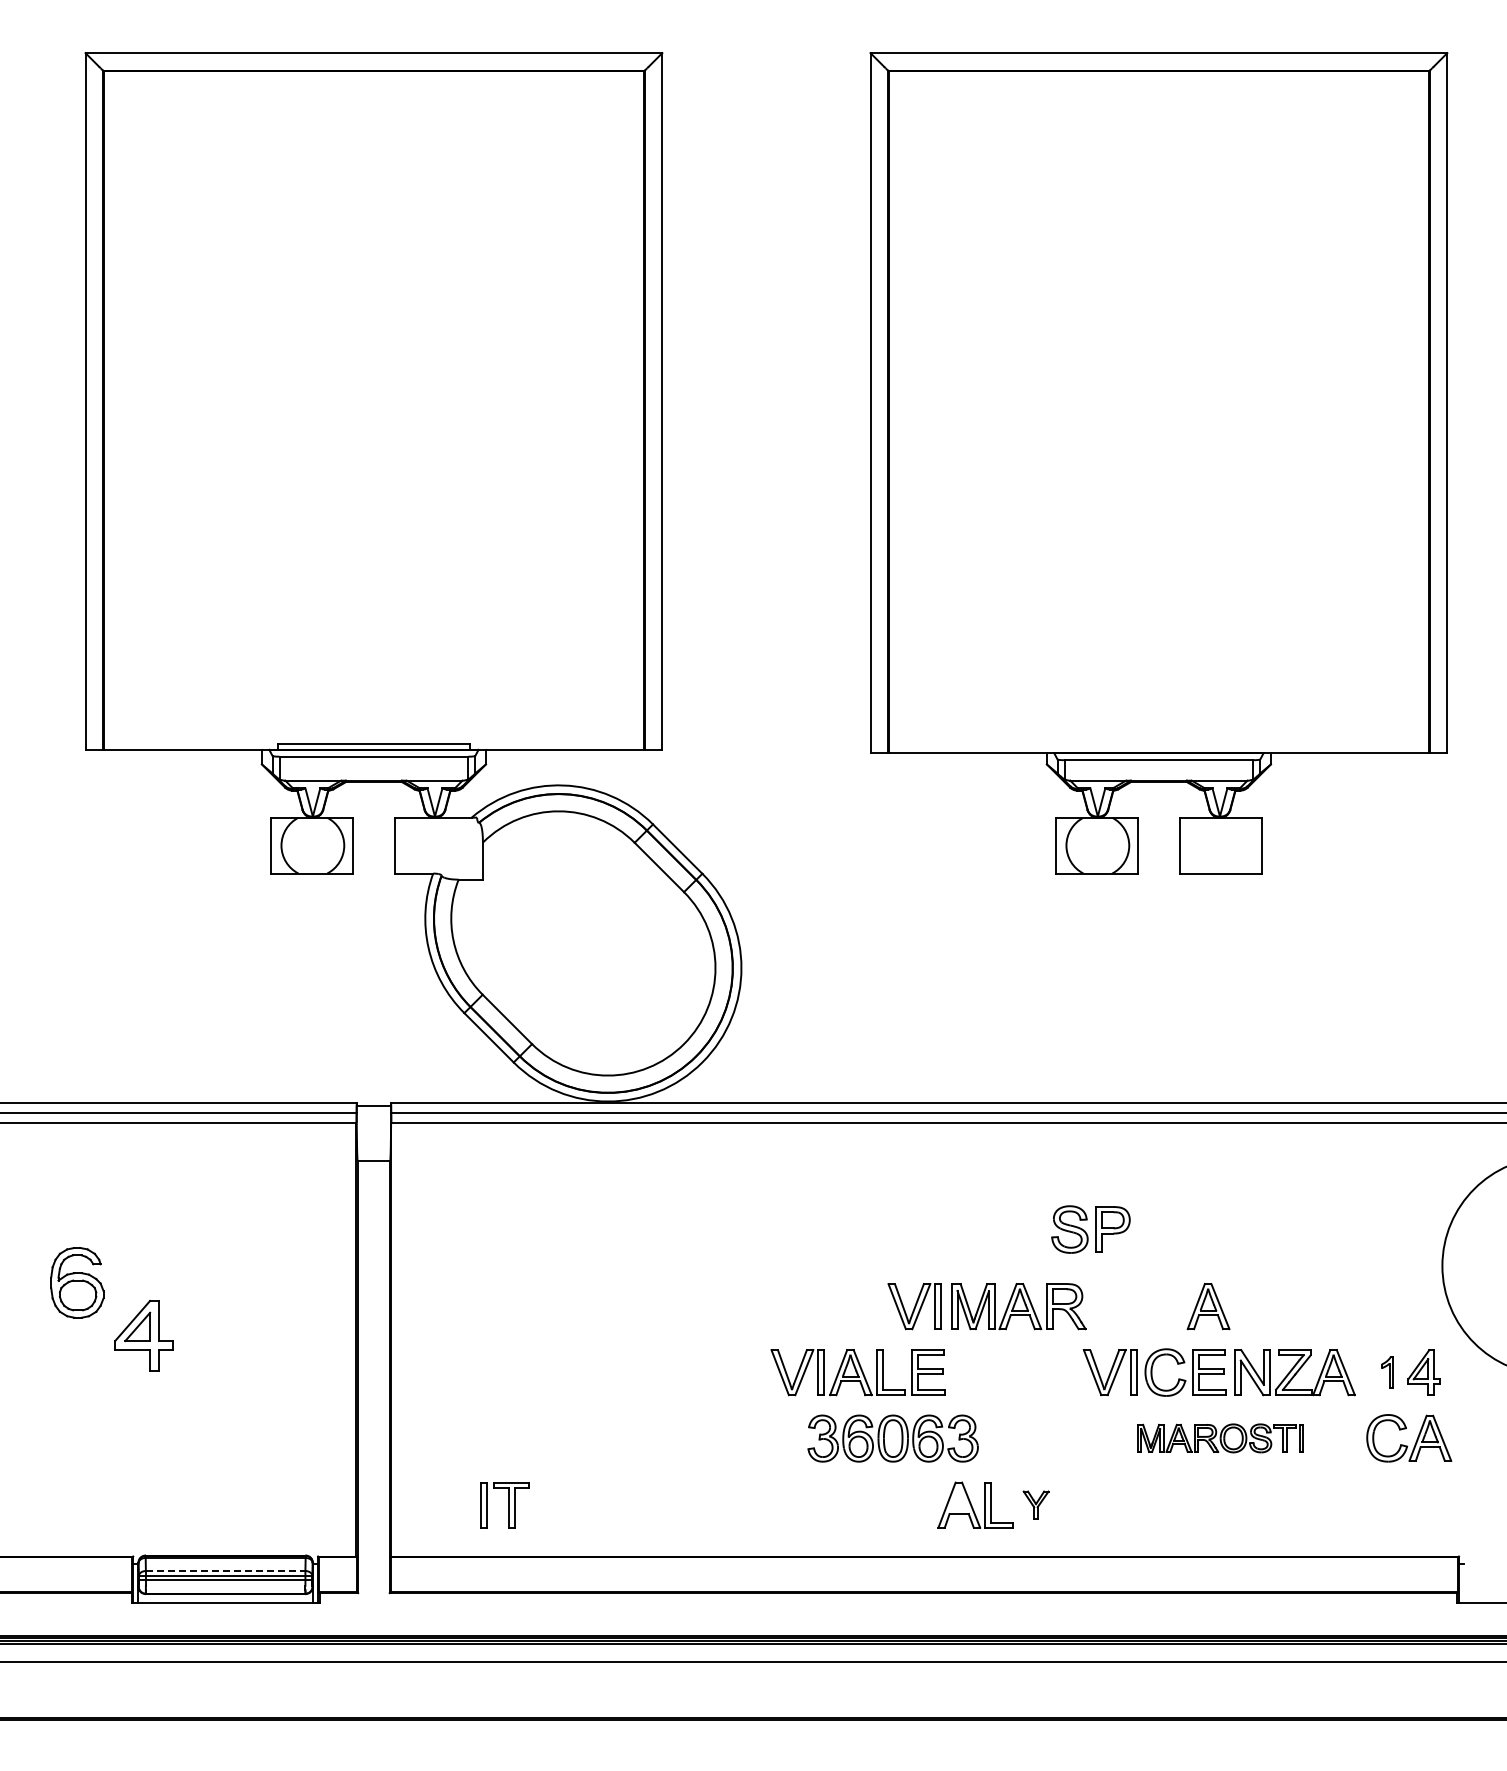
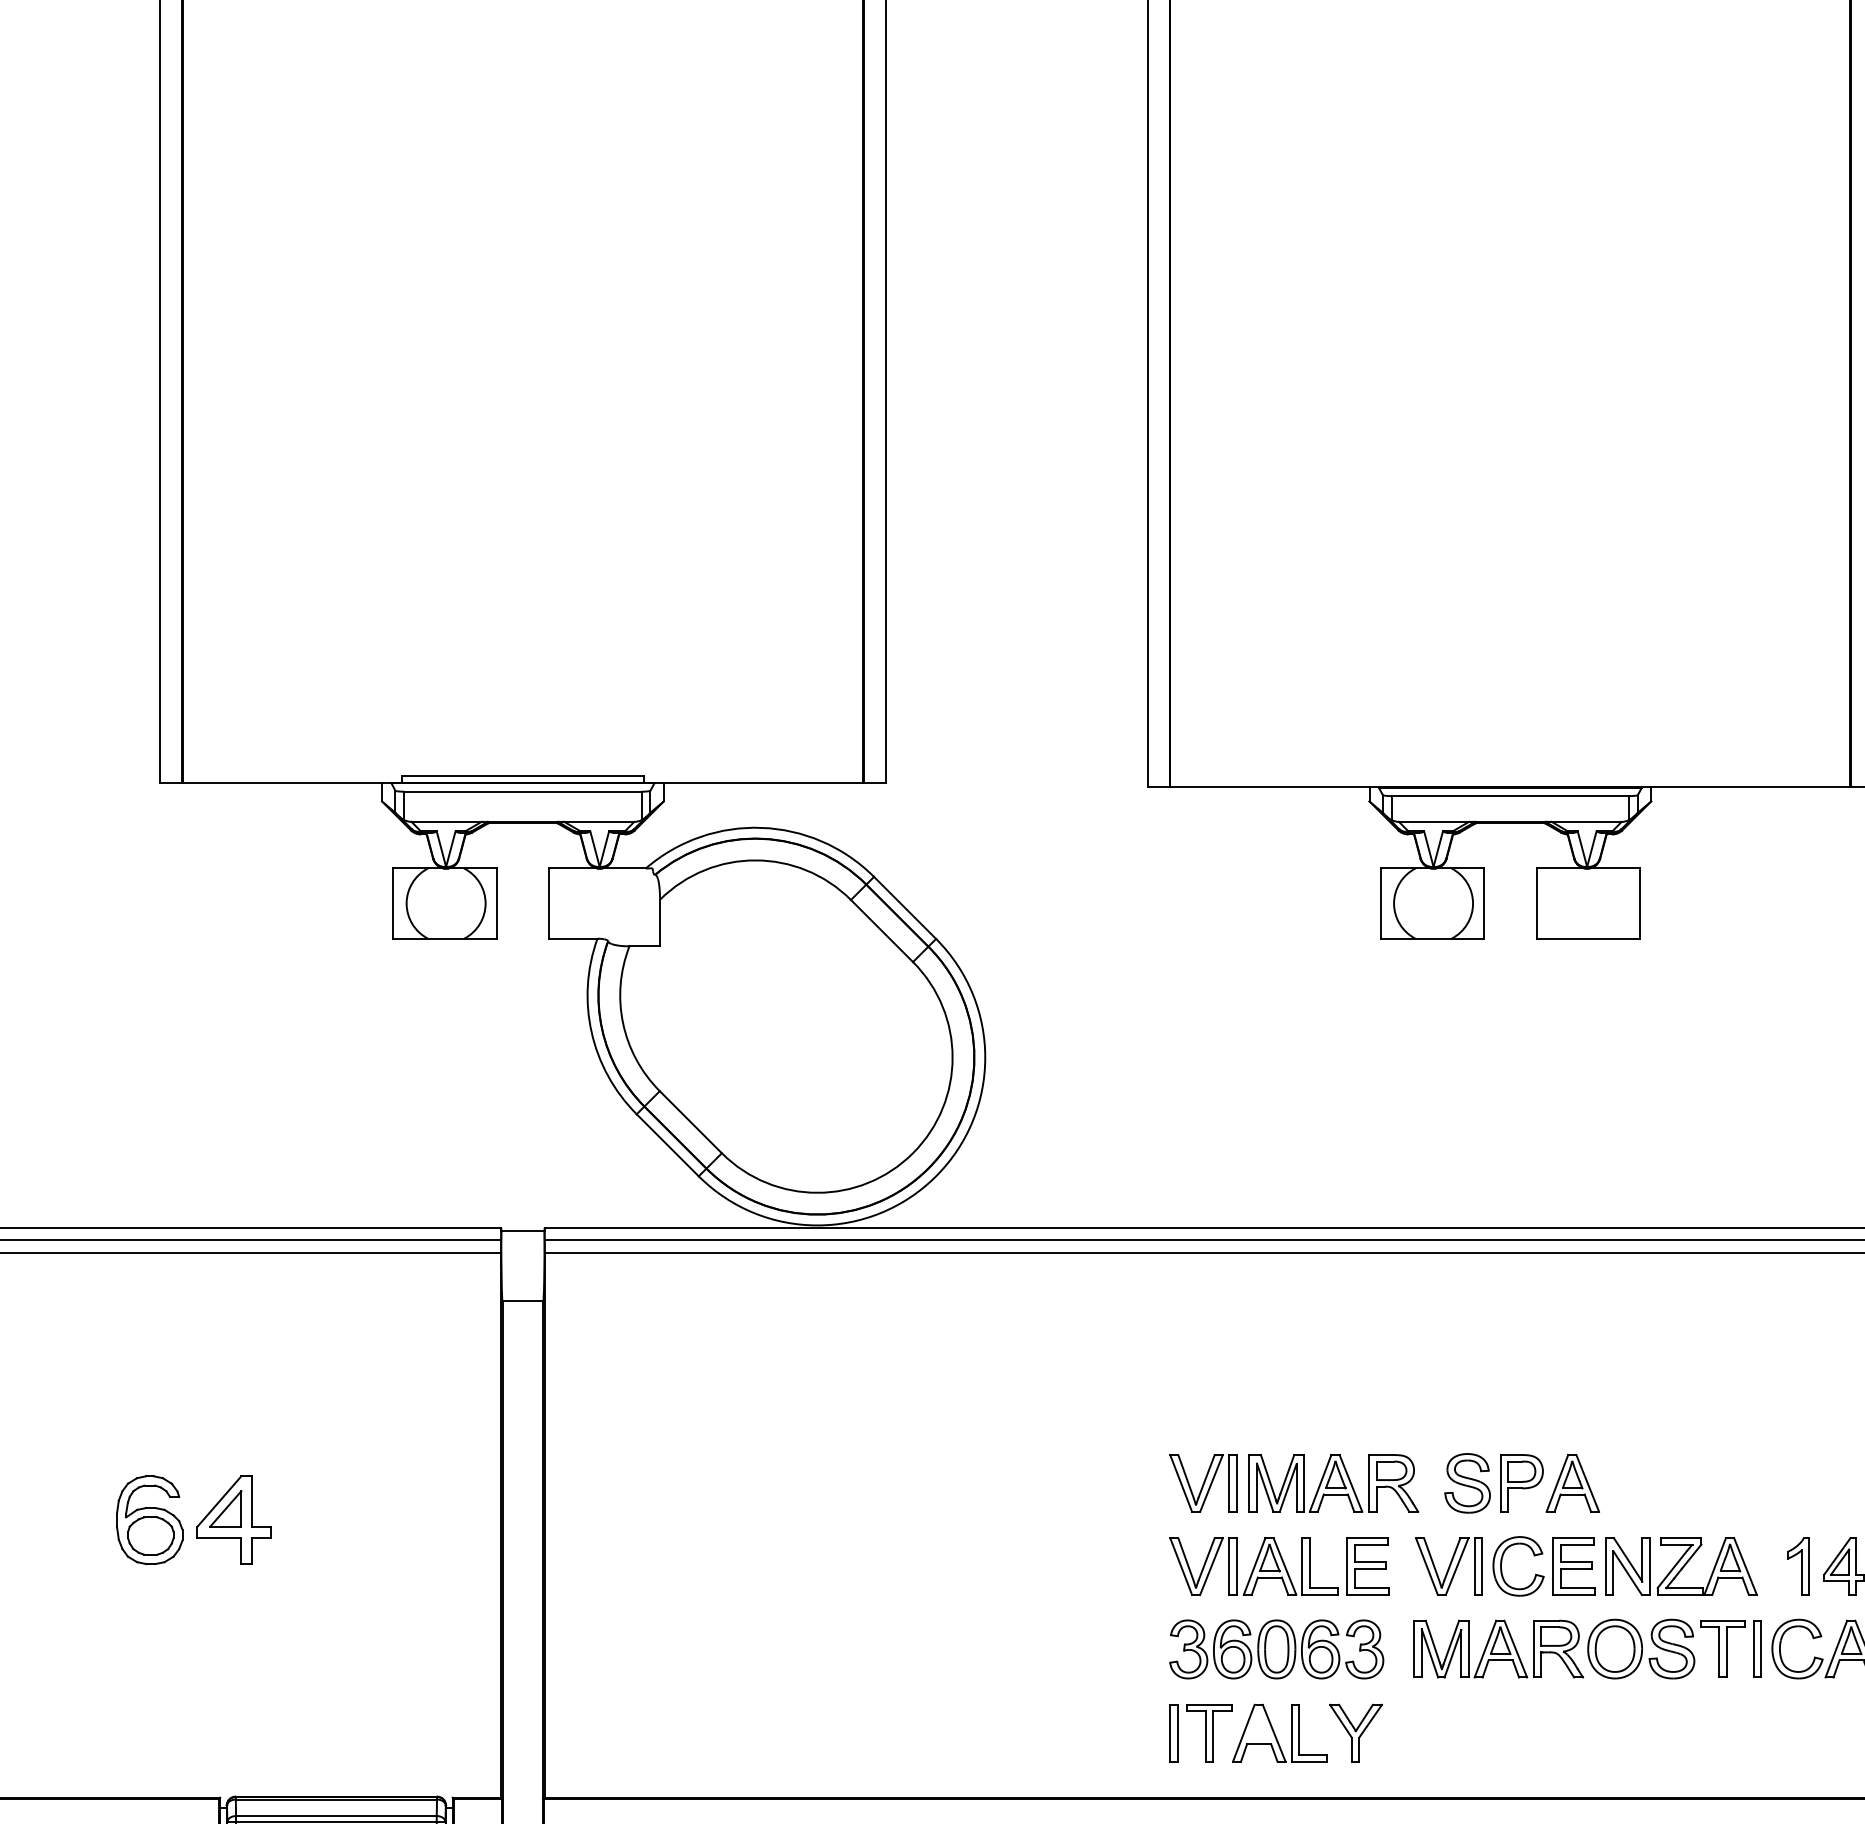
part: (1090, 1229) -> (1493, 1483), moved
part: (77, 1282) -> (150, 1519), moved
part: (857, 1372) -> (1278, 1566), moved
part: (1387, 1372) -> (1797, 1566), size x1.43
part: (892, 1438) -> (1275, 1649), moved
part: (1220, 1438) -> (1587, 1649), size x1.67
part: (1035, 1504) -> (1355, 1732), size x1.67
part: (504, 1505) -> (1200, 1733), moved
line: (225, 1571) -> (336, 1816), dashed -> solid

